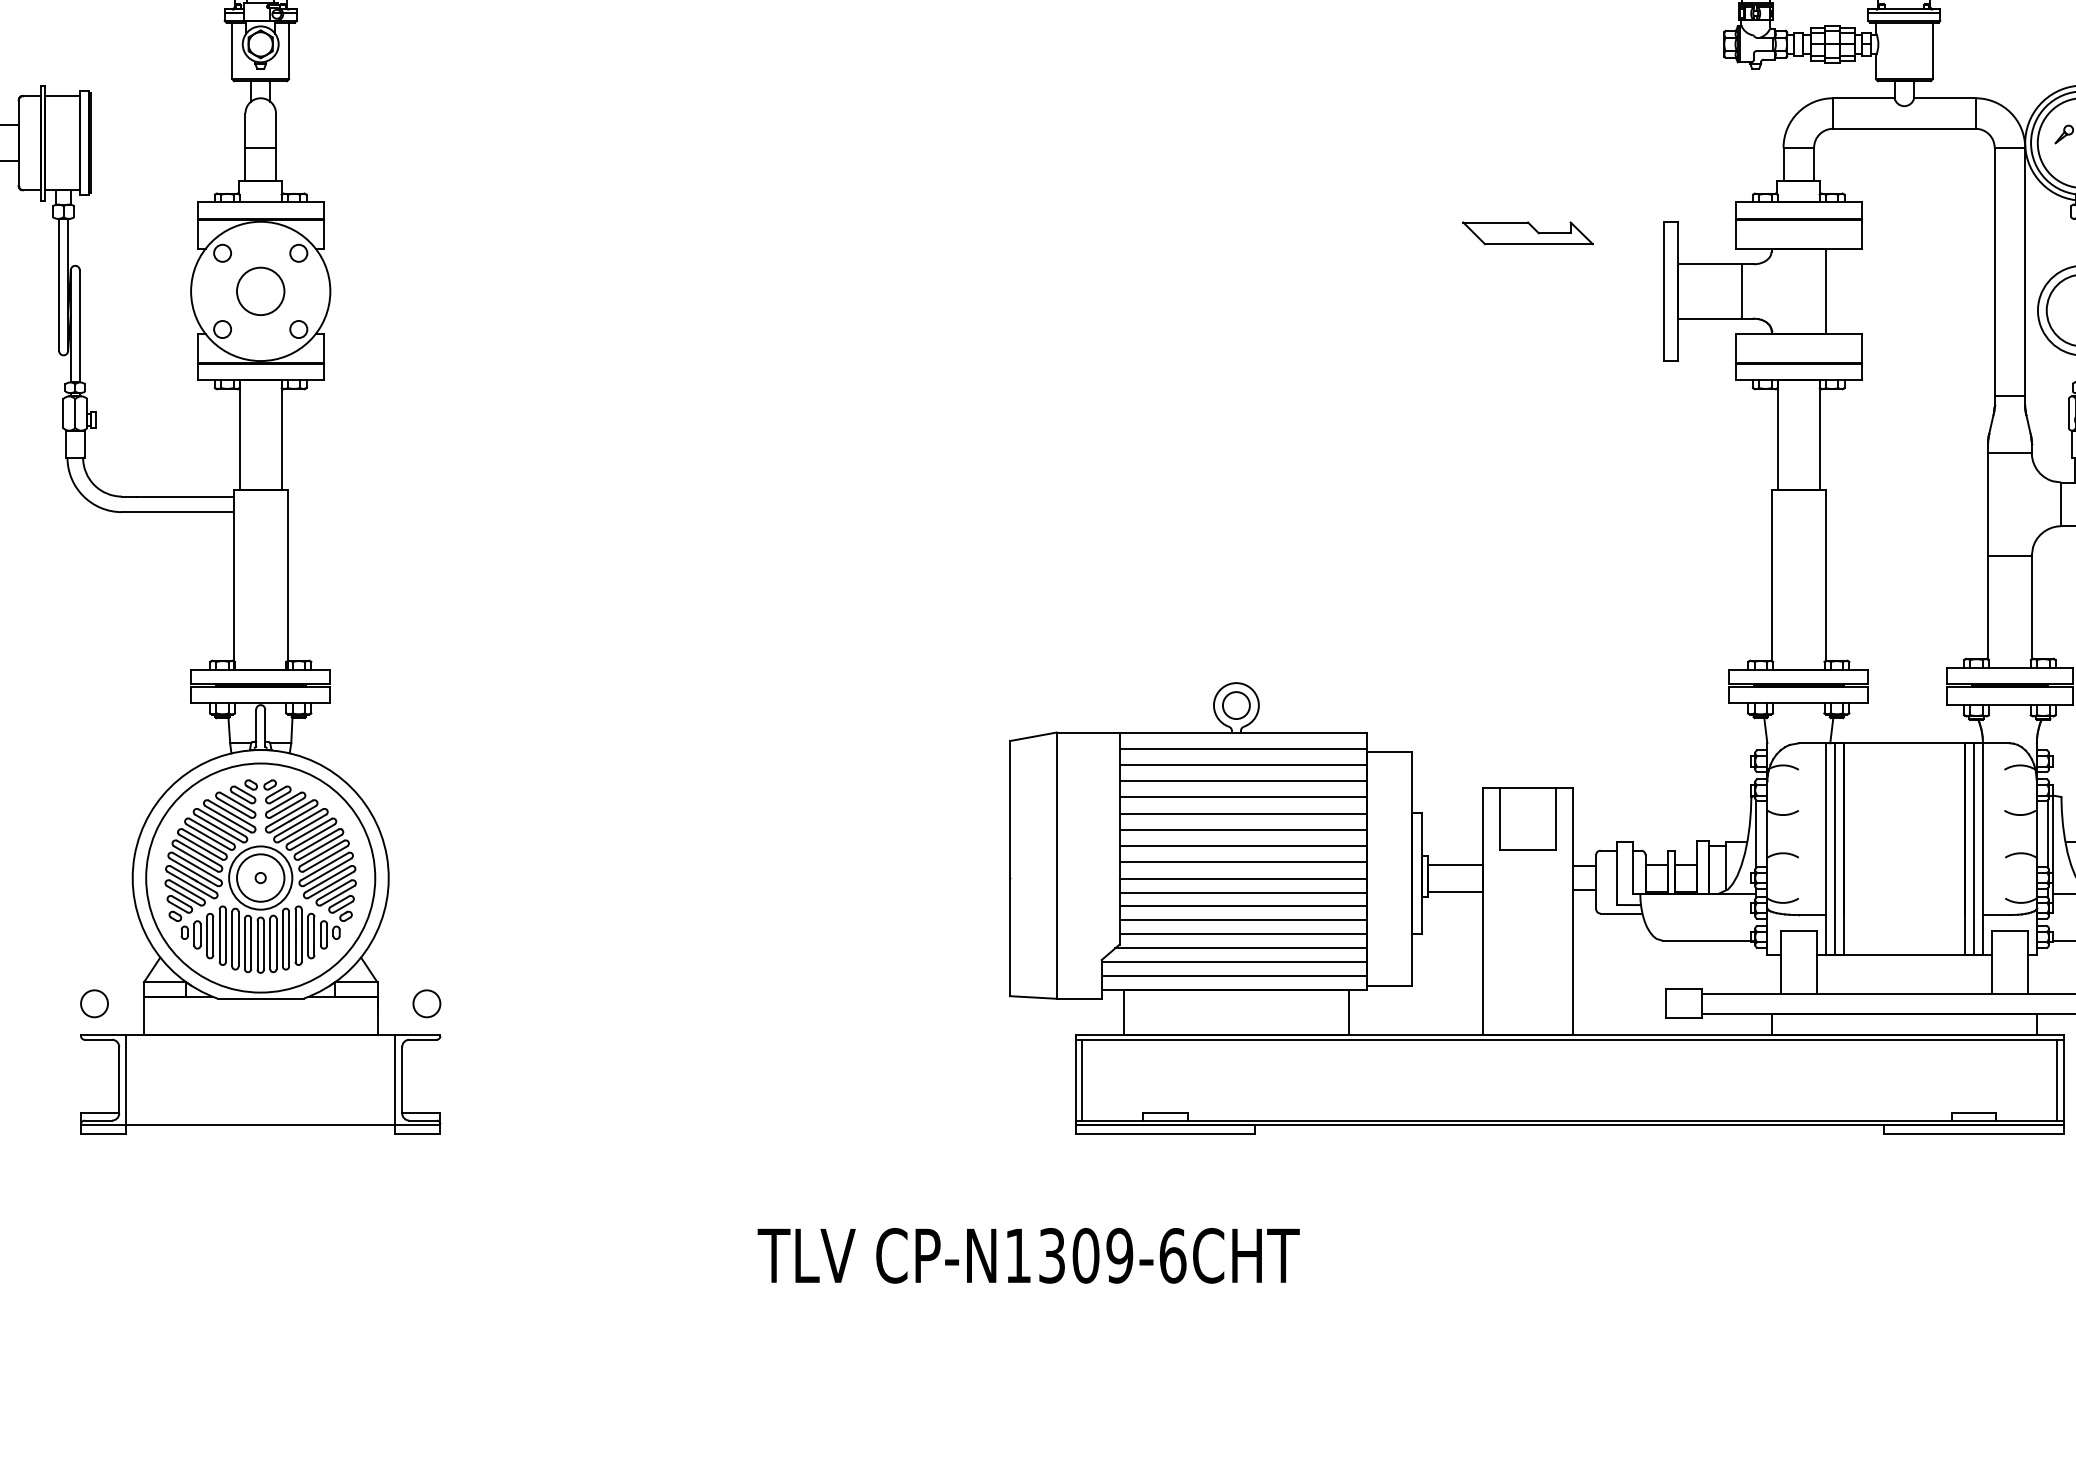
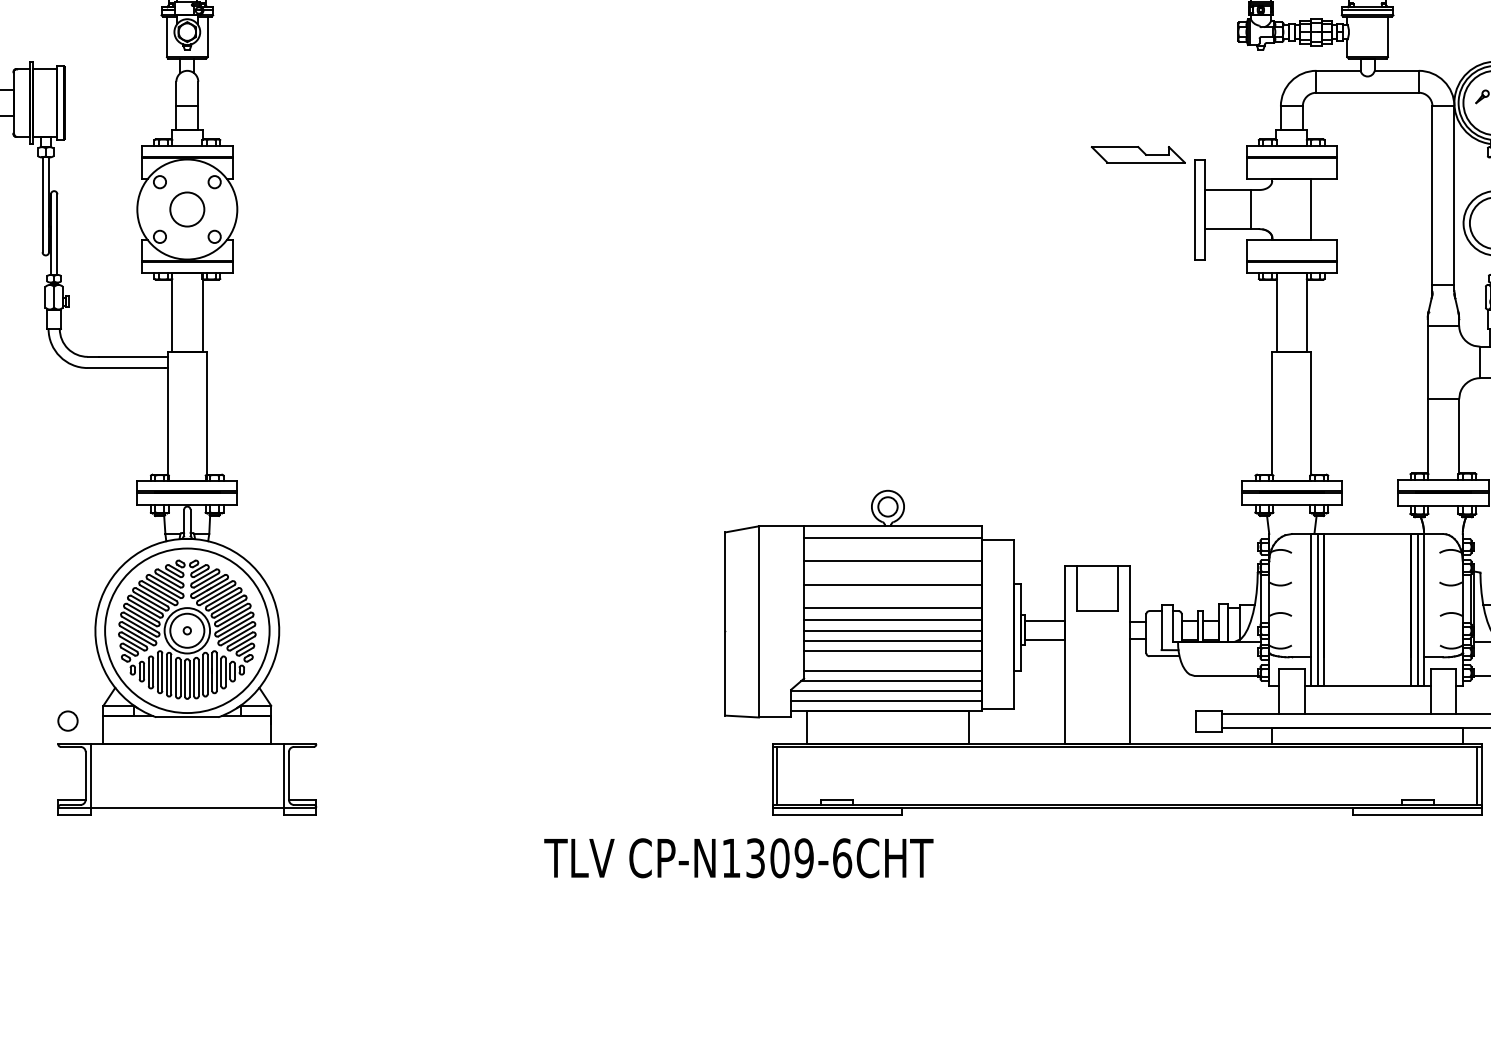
part: (1527, 233) -> (1137, 155), moved
line: (1242, 764) -> (892, 549), removed
line: (1242, 797) -> (892, 572), removed
line: (1242, 829) -> (892, 595), removed
line: (1242, 920) -> (892, 661), removed
circle: (426, 1003) -> (306, 720), removed
text: (1028, 1255) -> (738, 858), moved

